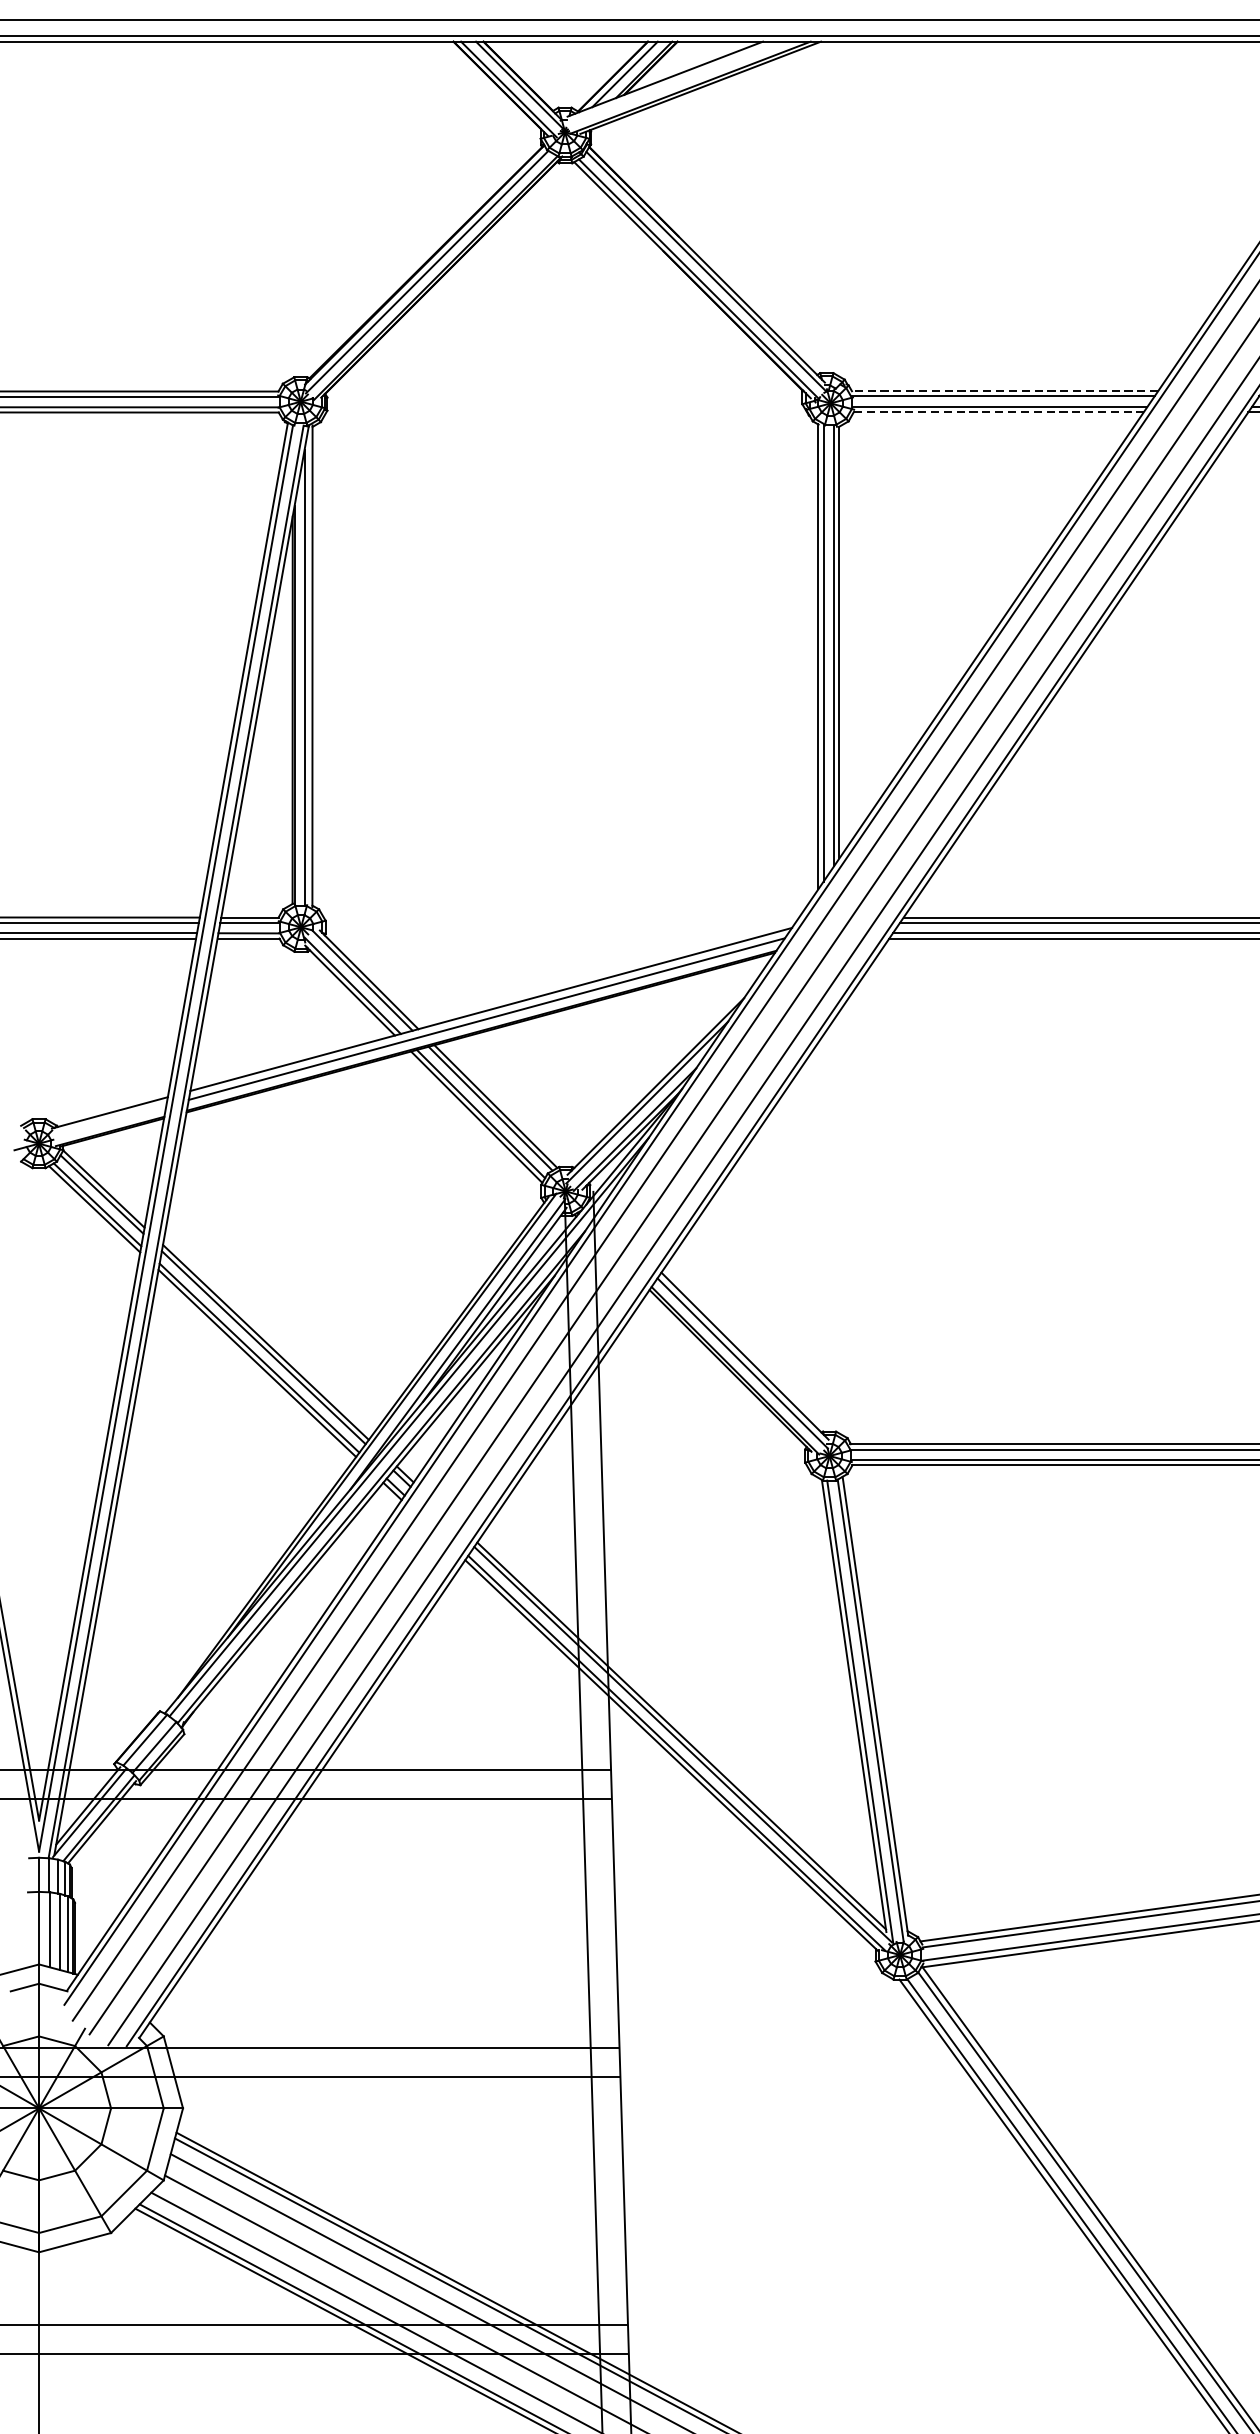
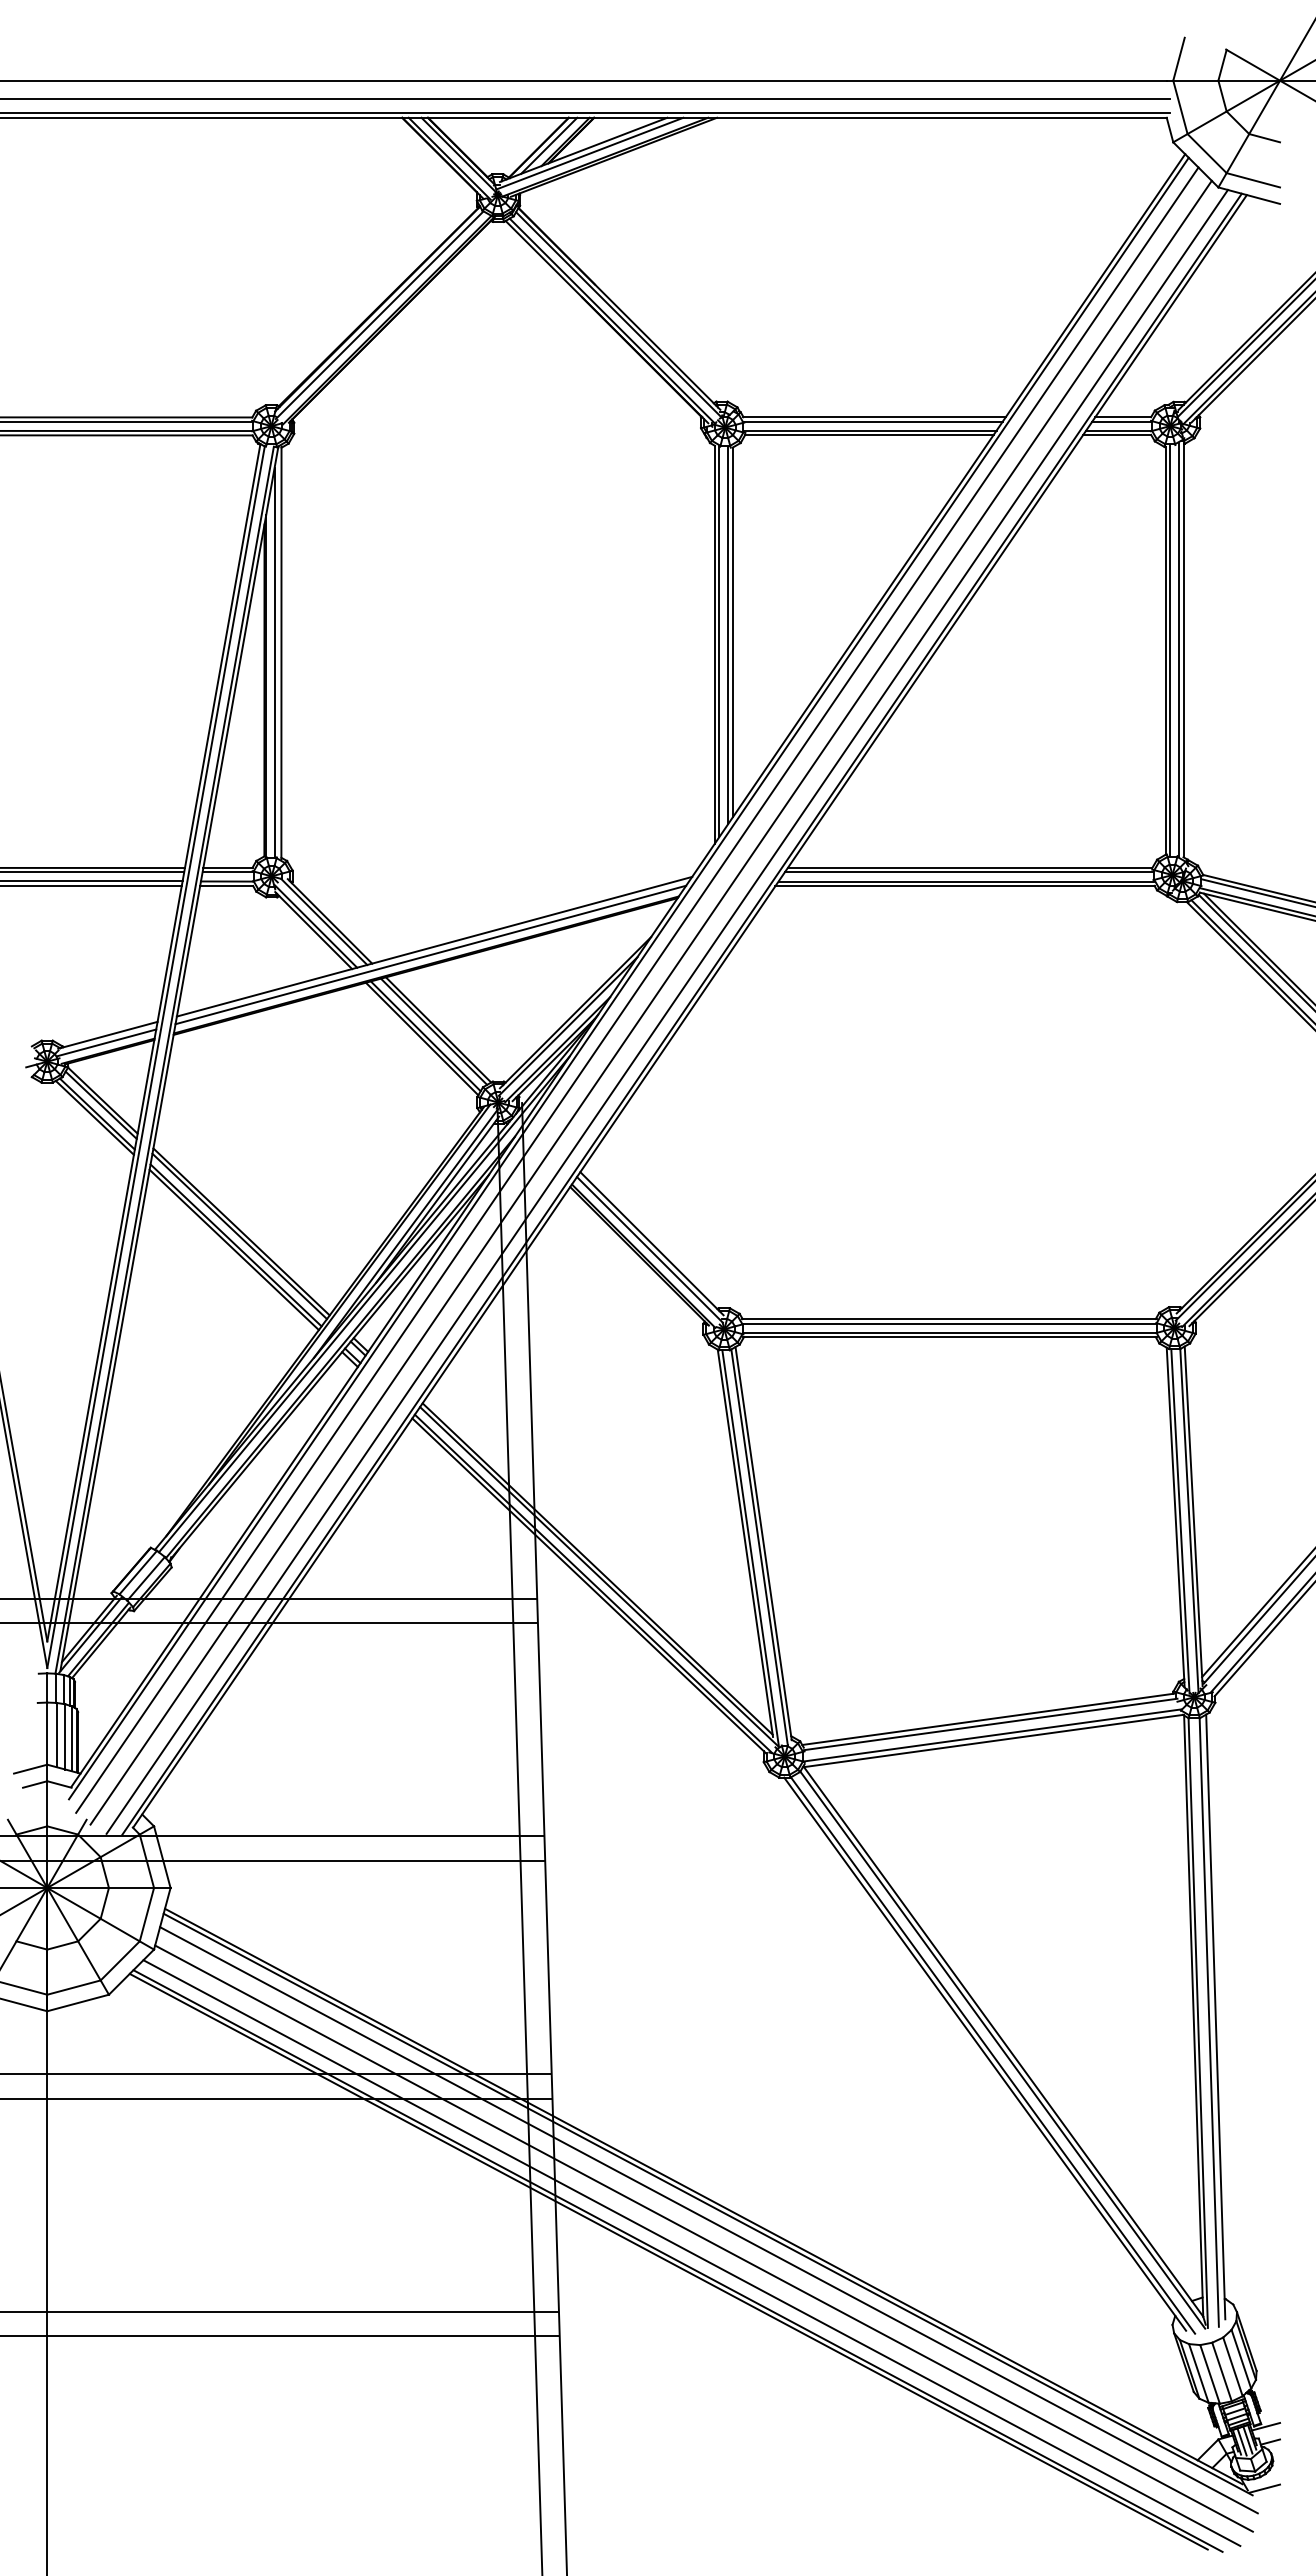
line: (672, 83) -> (589, 153), added
line: (1004, 391) -> (874, 417), dashed -> solid
line: (999, 412) -> (869, 435), dashed -> solid
line: (108, 1121) -> (106, 1042), added

